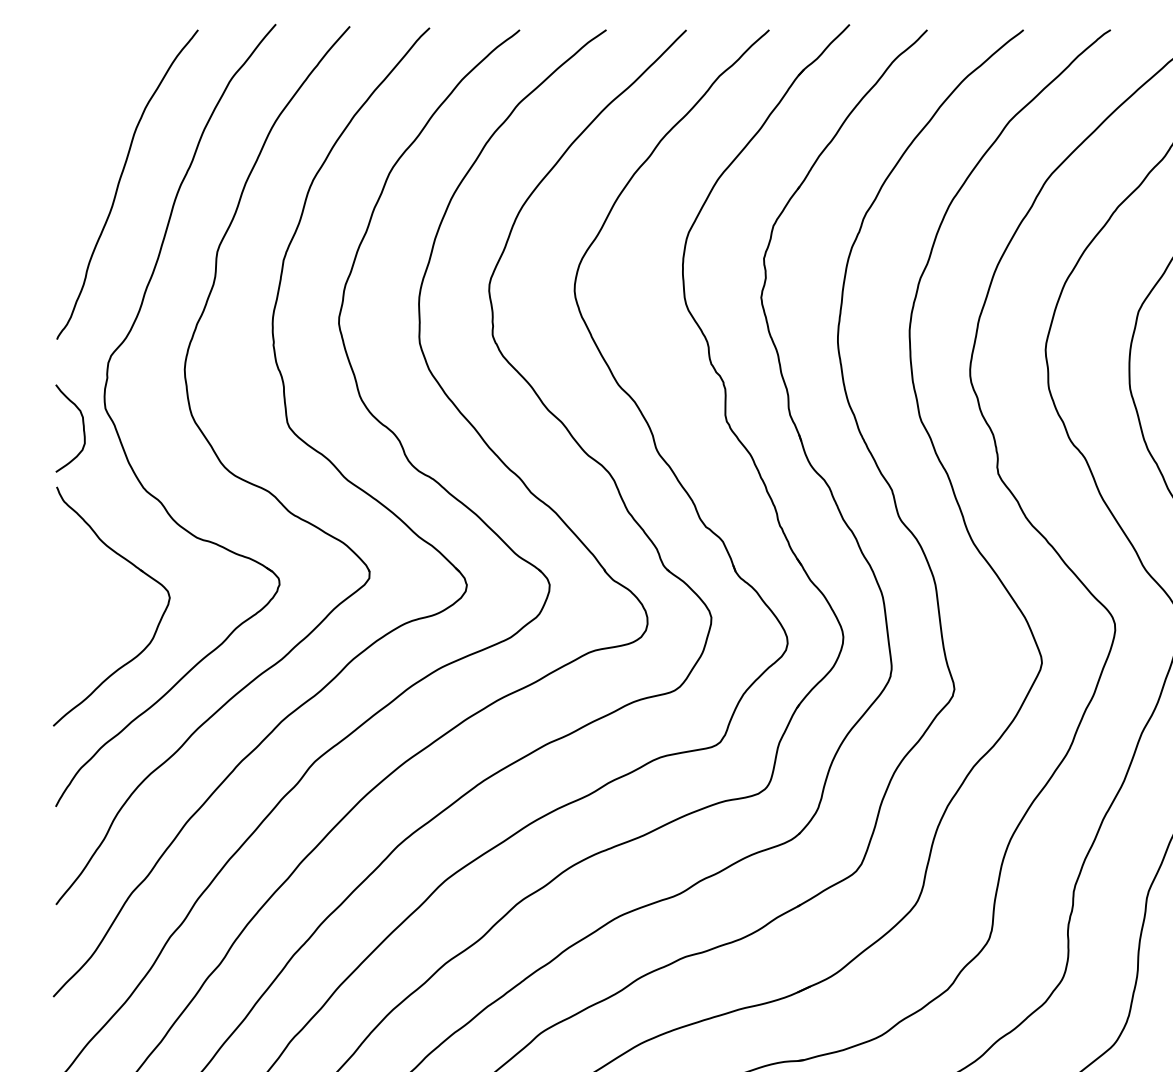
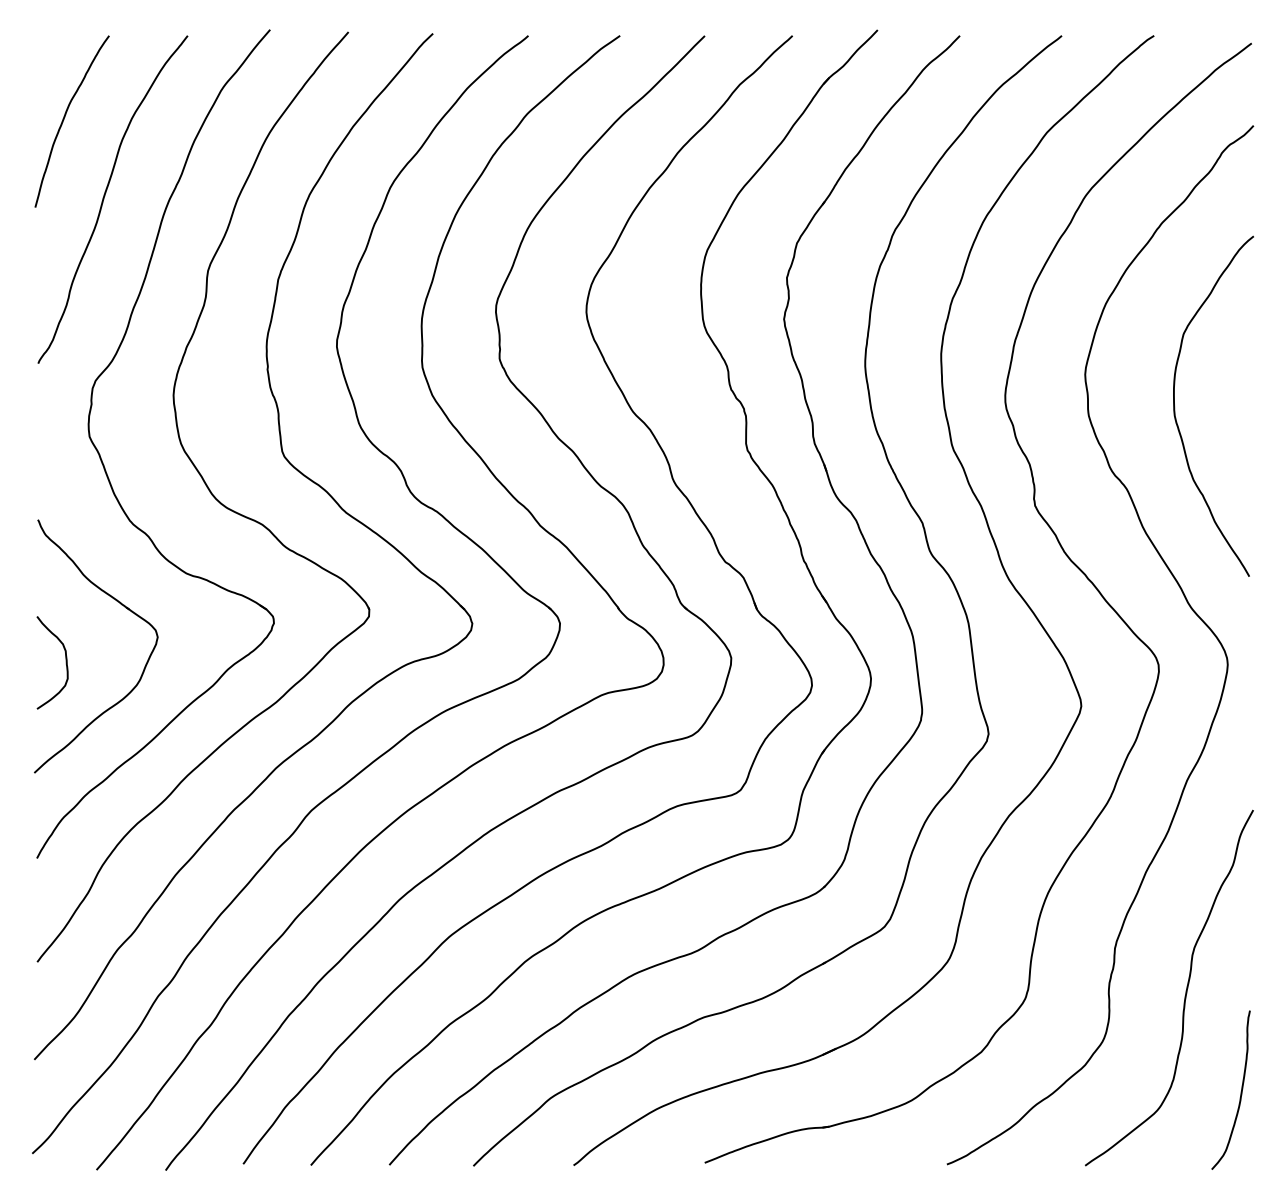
curve: (82, 107) -> (65, 117), added
curve: (82, 428) -> (65, 662), moved

